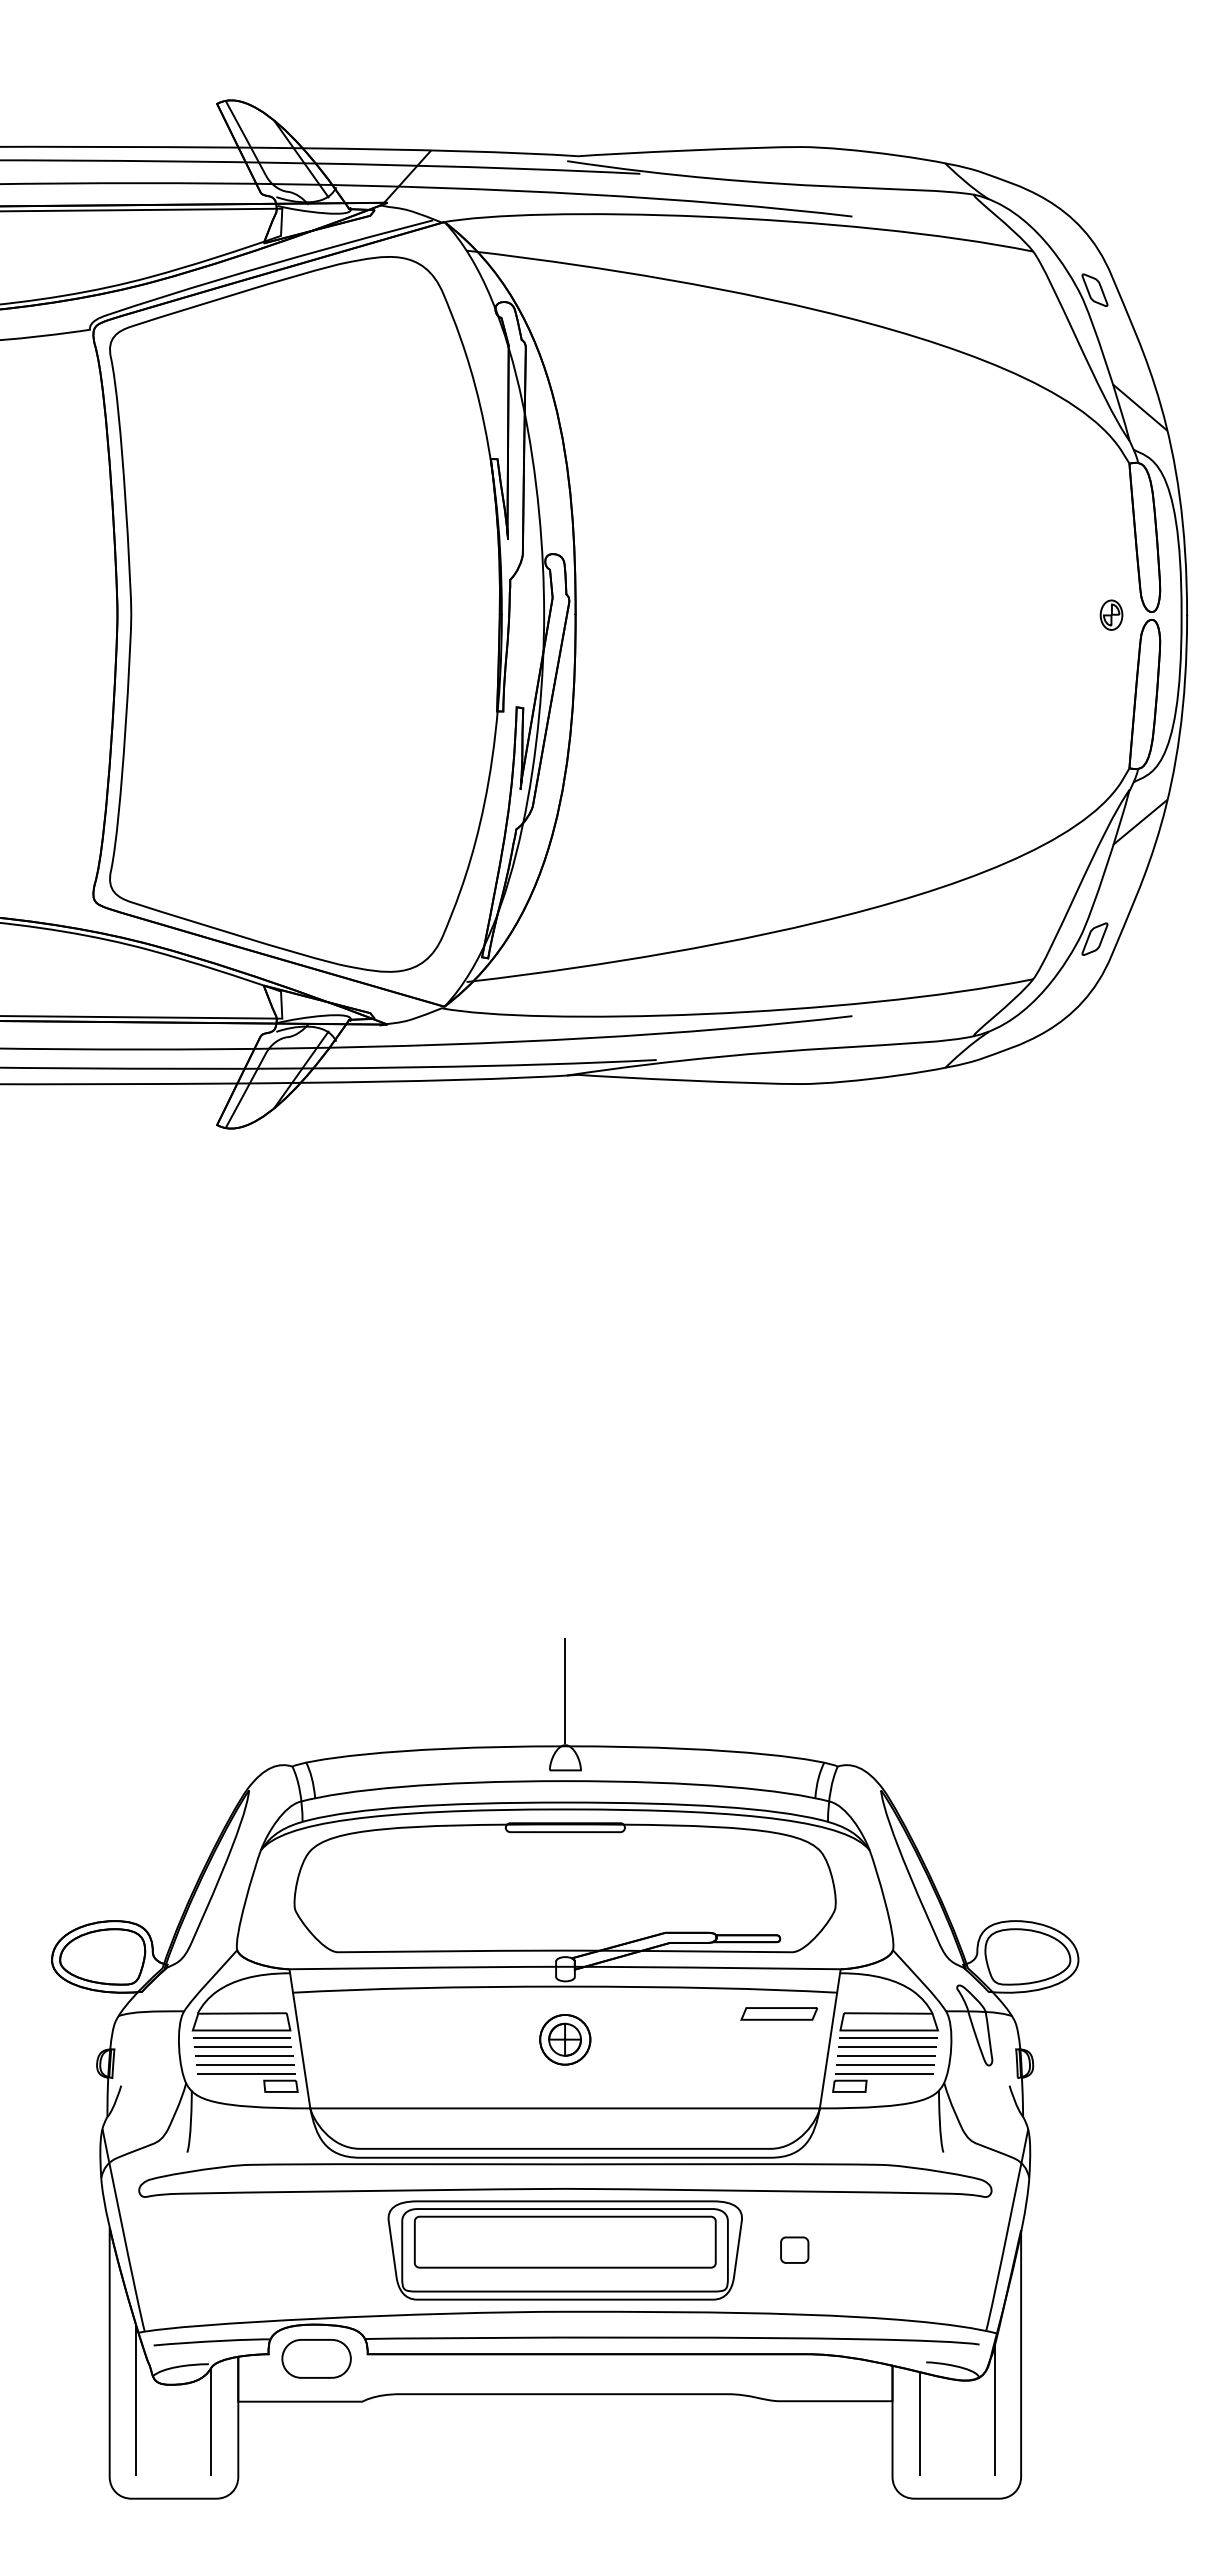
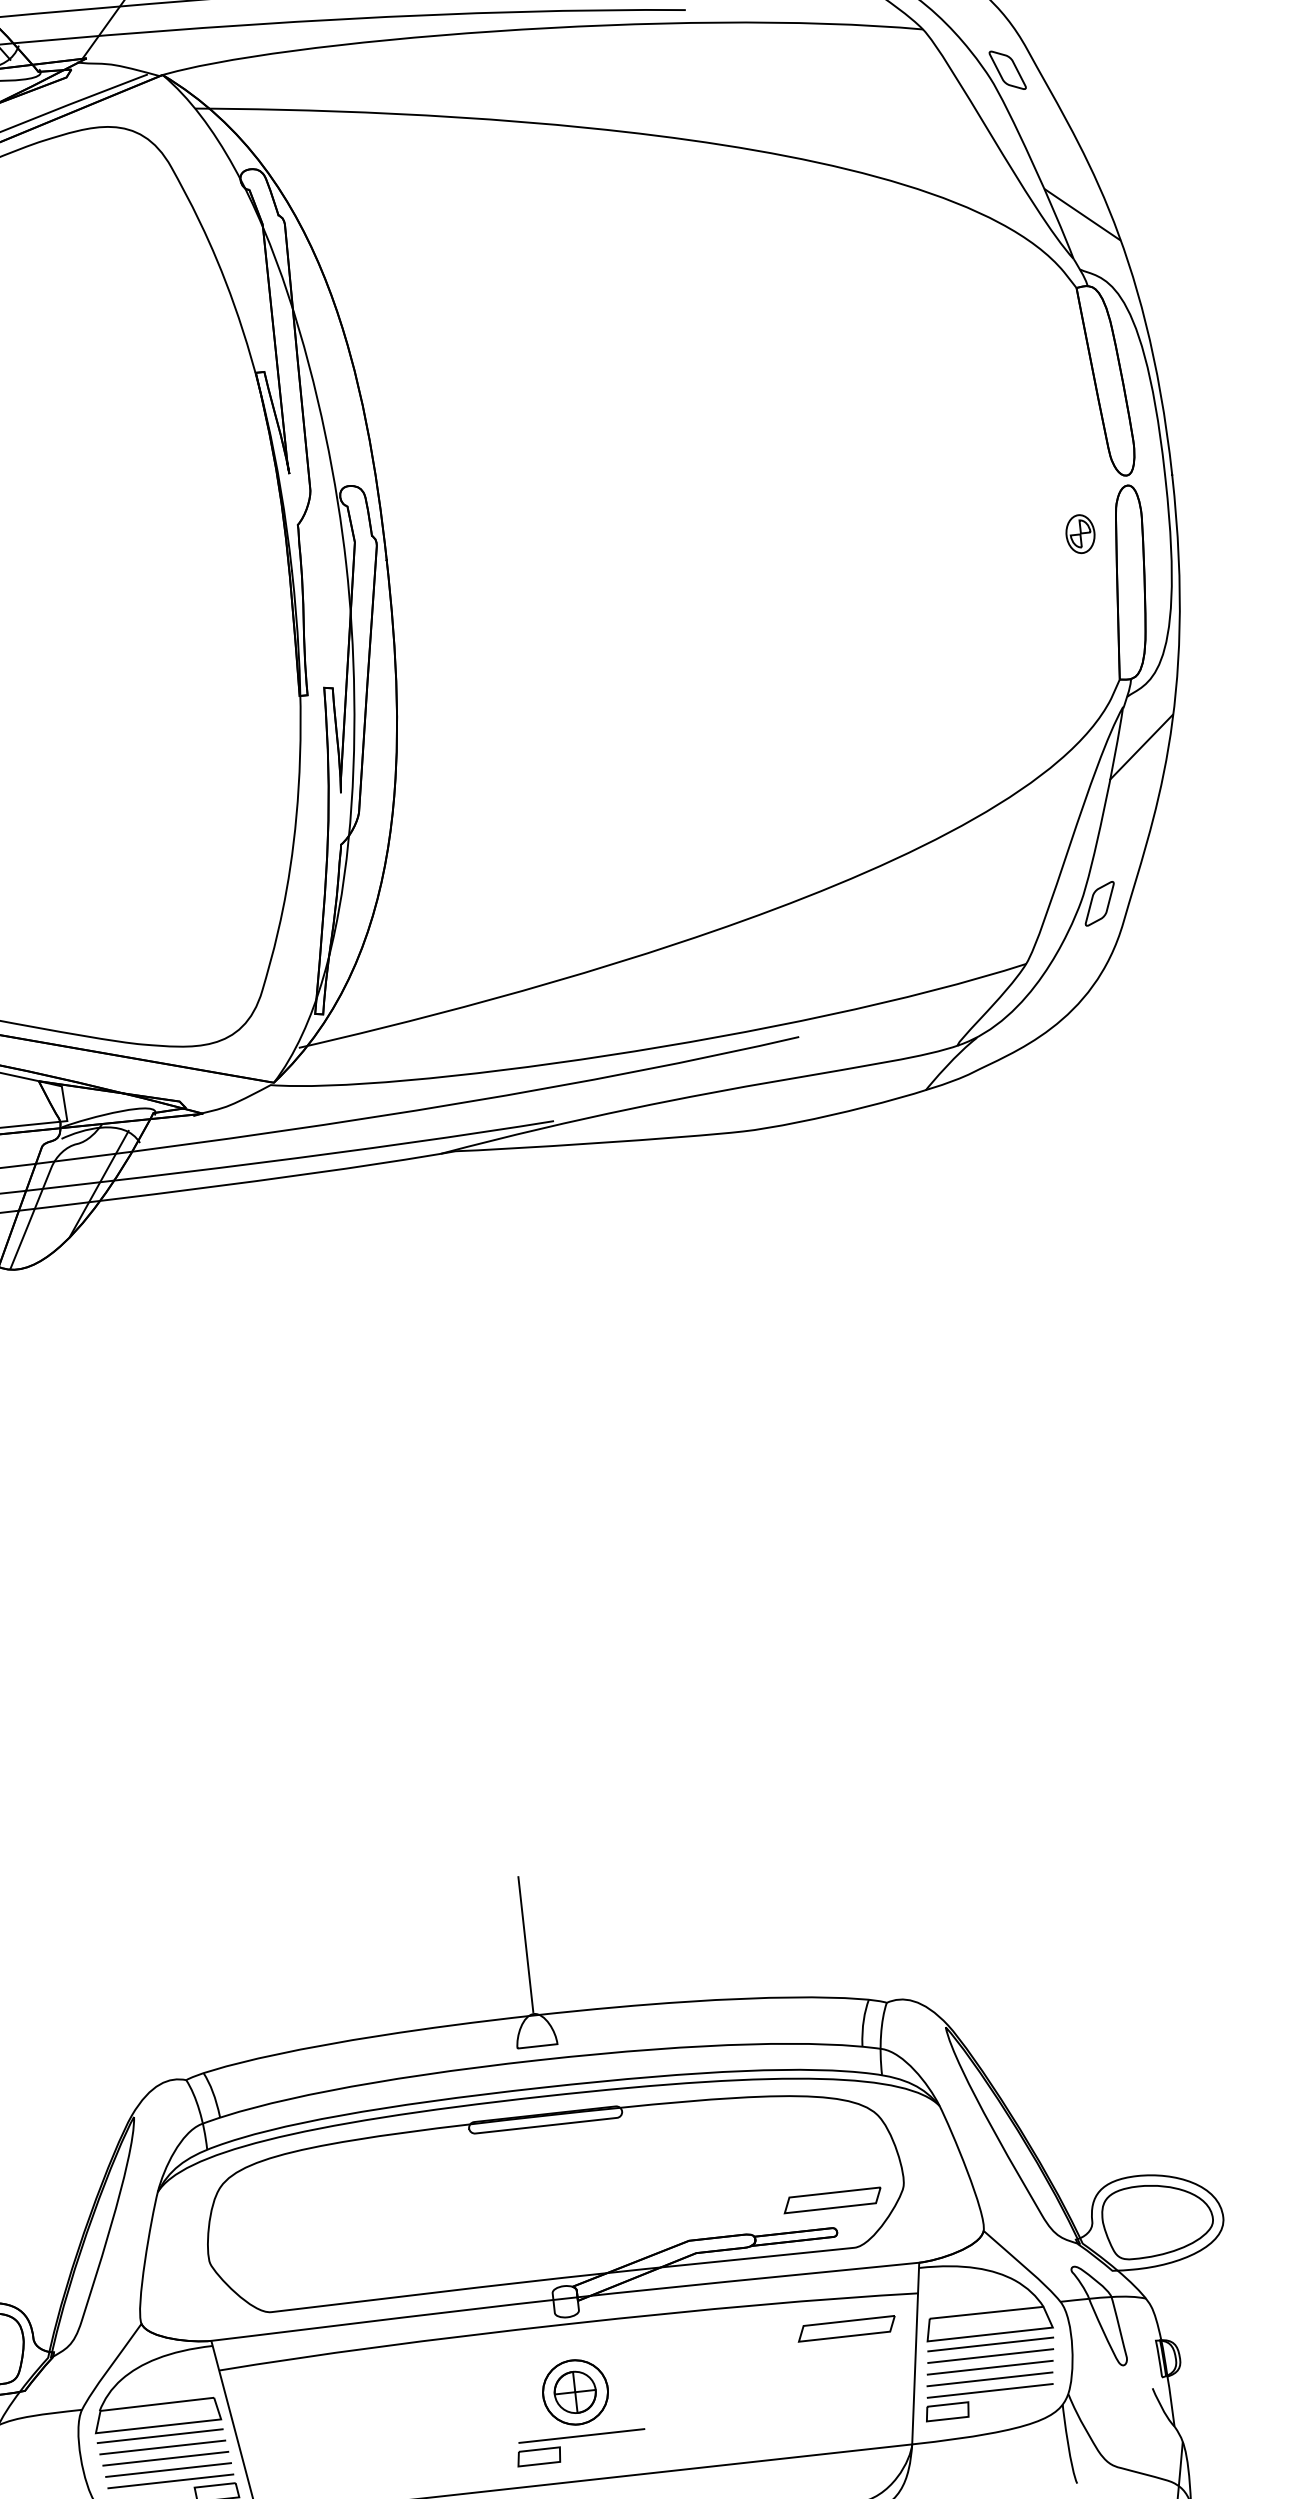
part: (1111, 614) -> (1080, 533), moved
part: (779, 1913) -> (832, 2199), added
part: (564, 2074) -> (579, 2437), added

